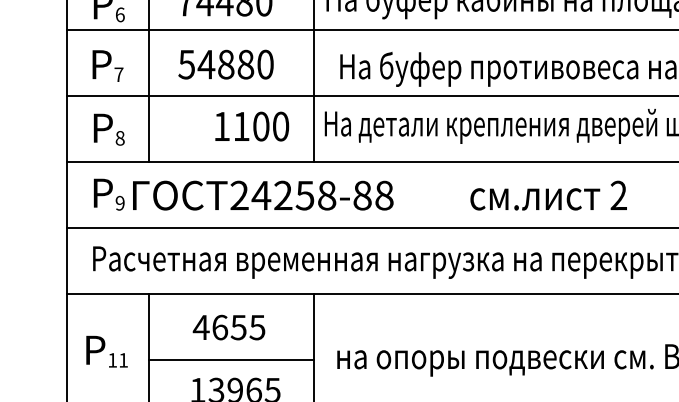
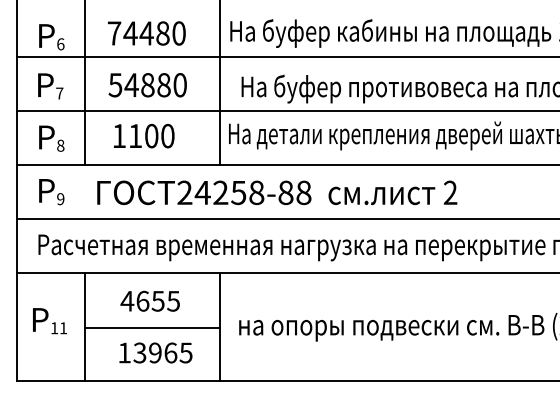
text: (252, 125) -> (144, 135), moved
text: (263, 195) -> (204, 192), moved
text: (548, 195) -> (392, 192), moved

